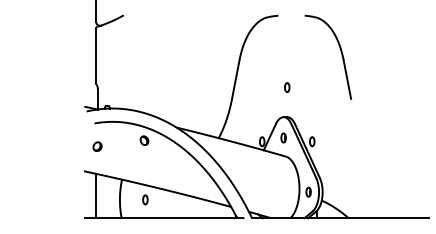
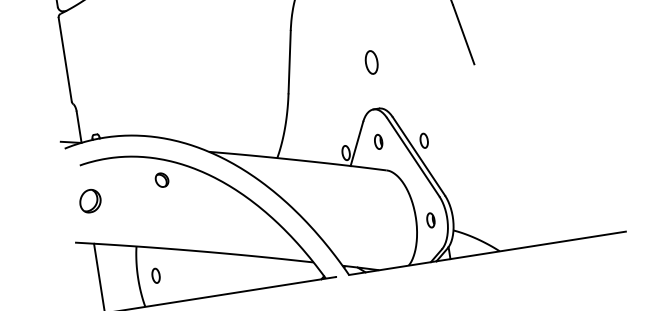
part: (287, 87) -> (372, 62), size x1.6
part: (97, 146) -> (90, 200), size x1.6
part: (145, 199) -> (156, 275), moved

